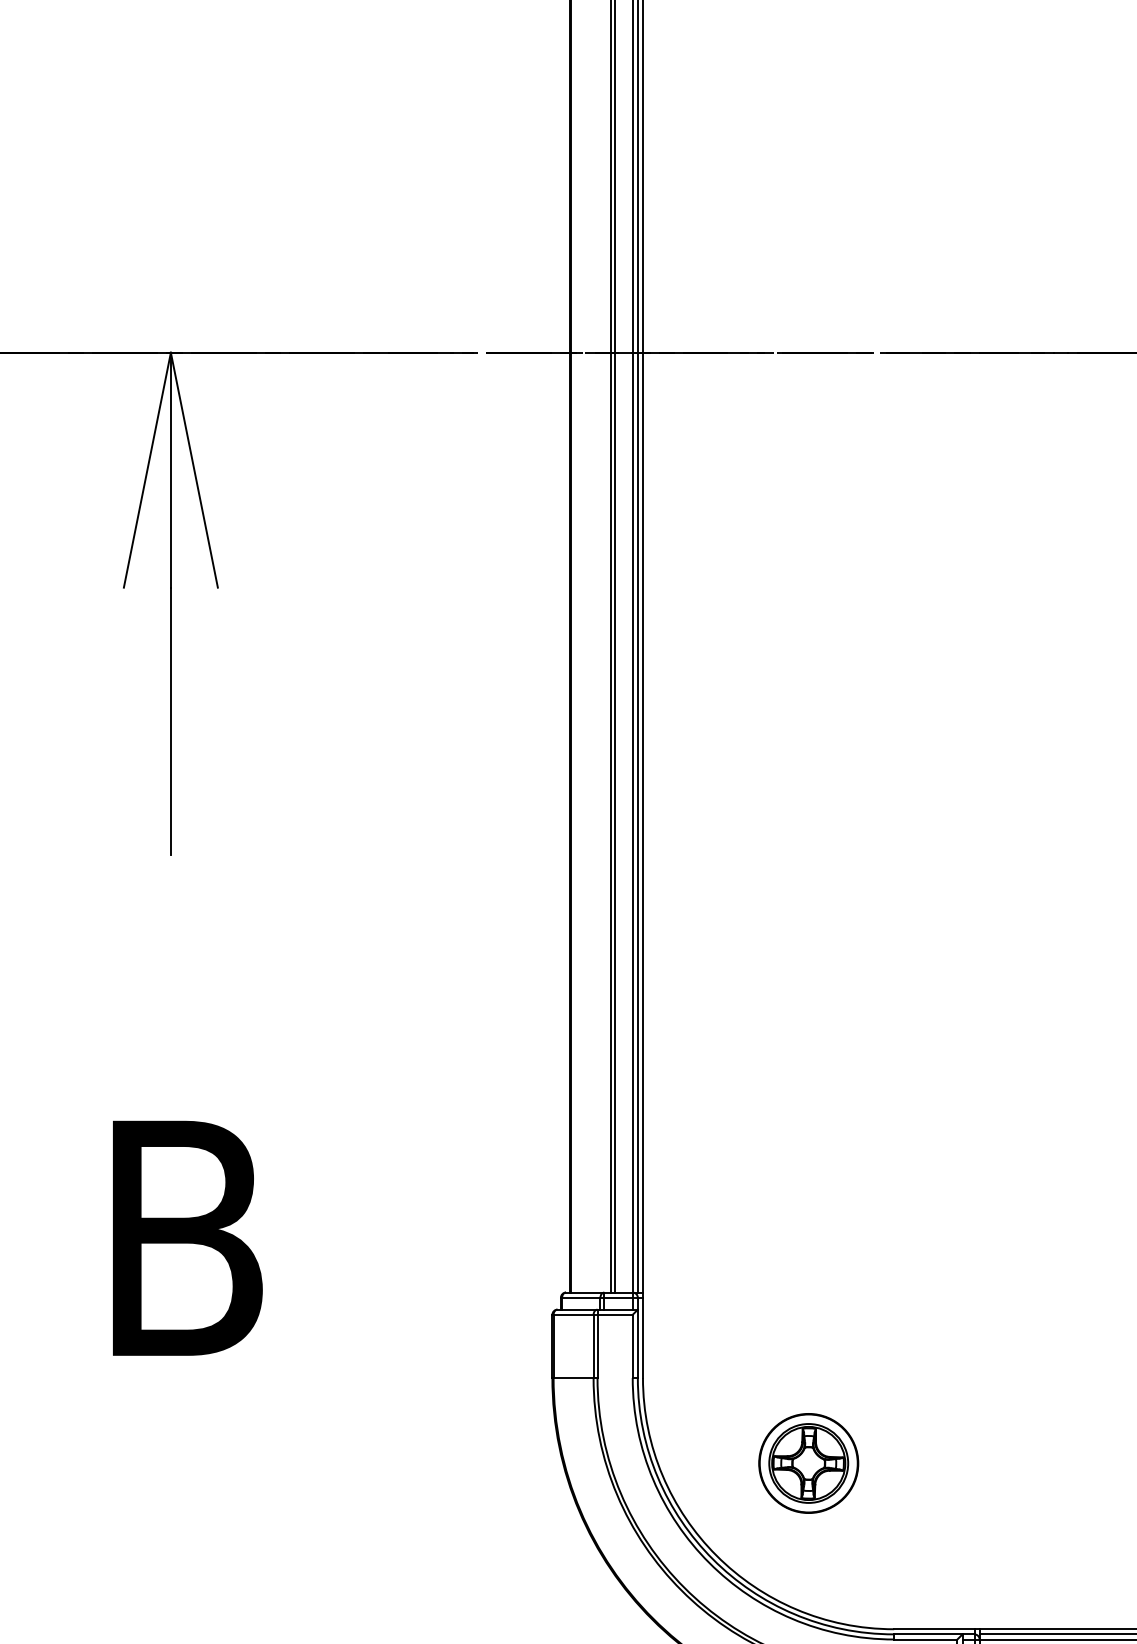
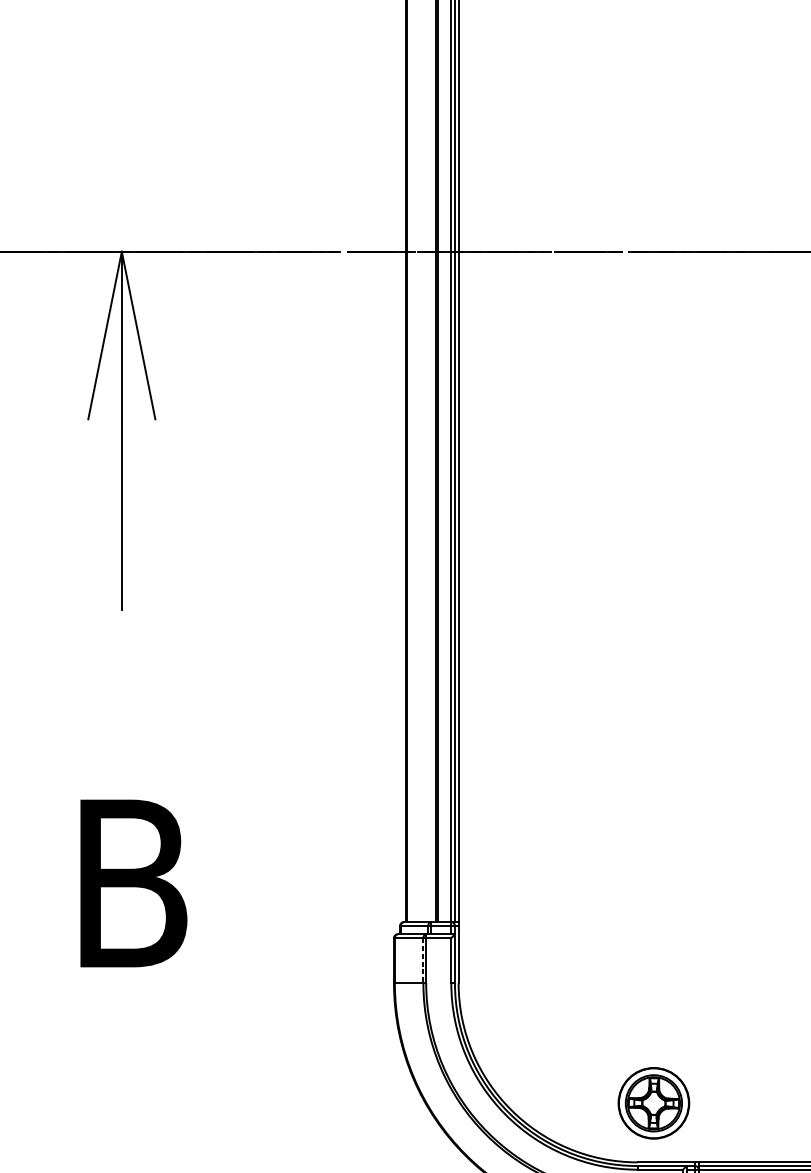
line: (593, 1346) -> (423, 960), solid -> dashed
part: (808, 1463) -> (653, 1103), moved

